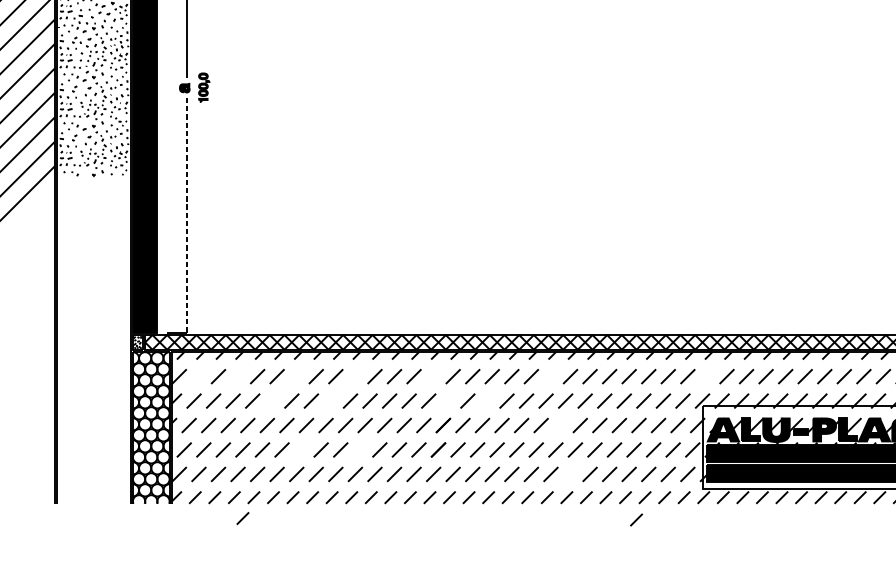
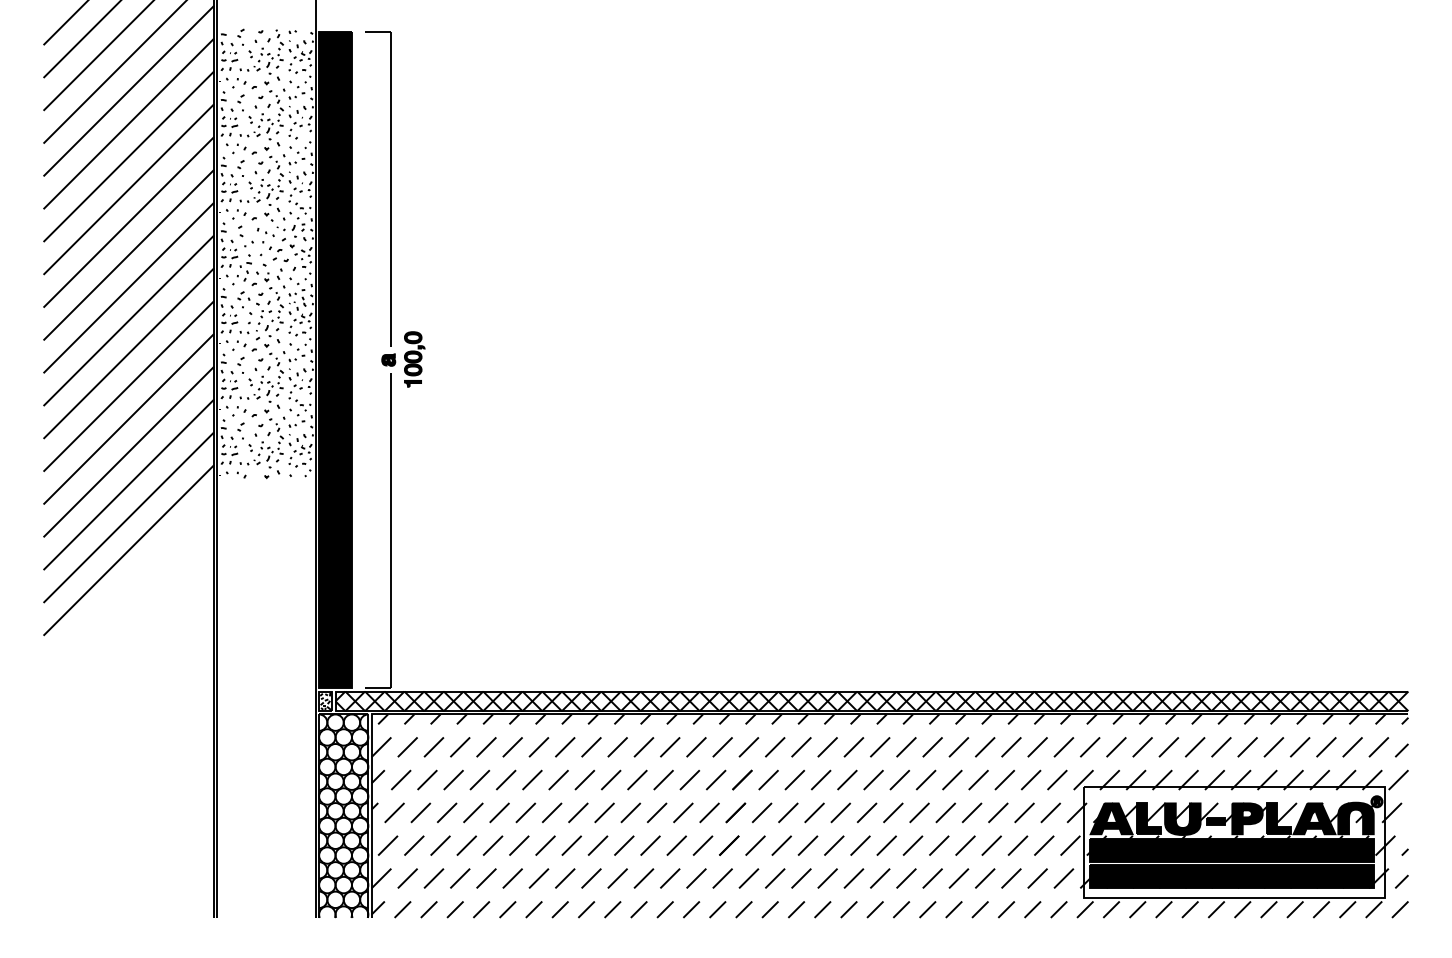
part: (203, 87) -> (414, 359), size x1.43
line: (186, 215) -> (391, 530), dashed -> solid
line: (198, 376) -> (407, 747), added
line: (238, 376) -> (460, 747), added
line: (296, 376) -> (538, 747), added
line: (355, 376) -> (617, 747), added
line: (433, 376) -> (722, 747), added
line: (551, 376) -> (880, 747), added
line: (707, 376) -> (1090, 747), added
line: (272, 400) -> (506, 779), added
line: (330, 400) -> (584, 779), added
line: (448, 400) -> (742, 779), added
line: (487, 400) -> (794, 779), added
line: (560, 425) -> (893, 812), added
line: (301, 449) -> (545, 845), added
line: (360, 449) -> (624, 845), added
line: (570, 474) -> (906, 878), added
line: (242, 518) -> (466, 937), removed
line: (636, 519) -> (994, 939), removed

